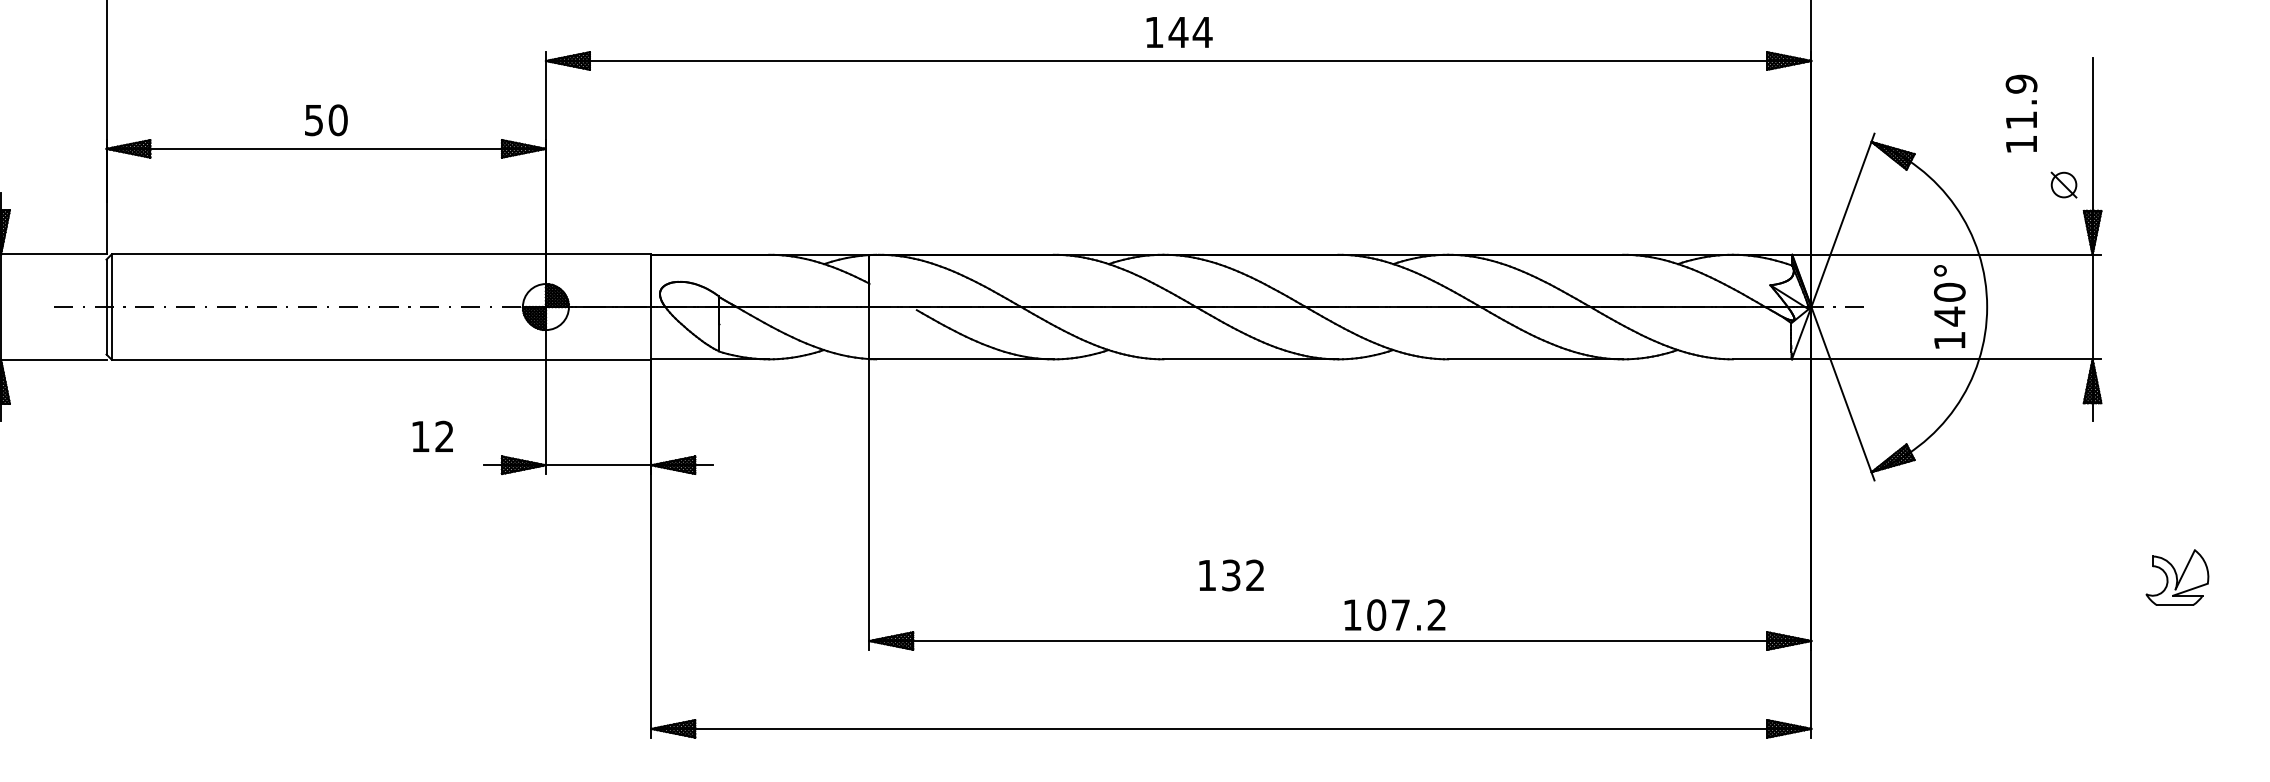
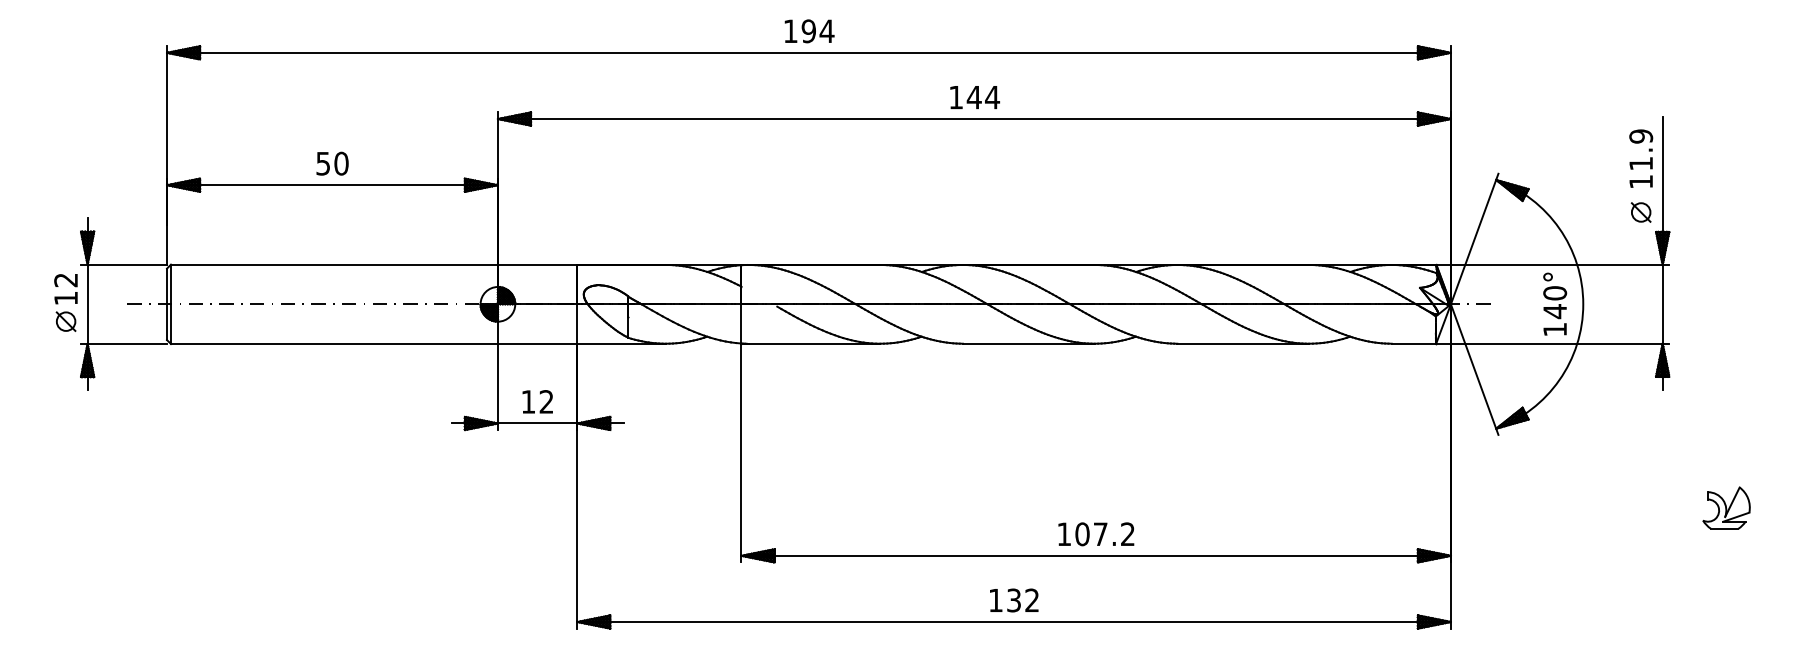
text: (2021, 113) -> (1641, 158), moved
text: (432, 436) -> (537, 401), moved
text: (1231, 575) -> (1014, 600), moved
text: (1395, 615) -> (1096, 534), moved

